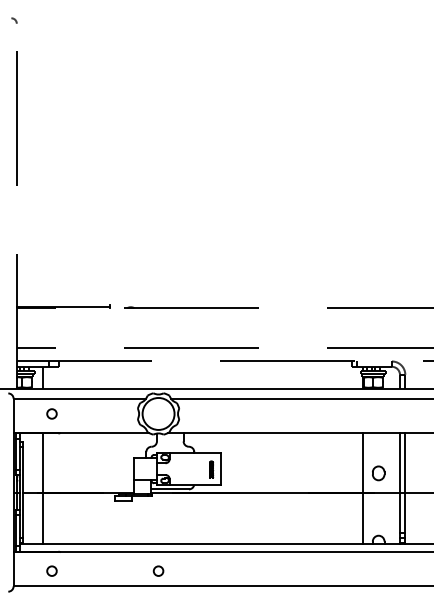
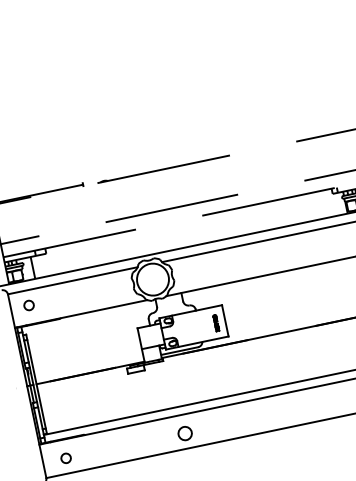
circle: (51, 413) -> (28, 305), moved
line: (43, 488) -> (55, 376), removed
circle: (51, 570) -> (65, 457), moved
circle: (158, 570) -> (184, 432), size x1.4

